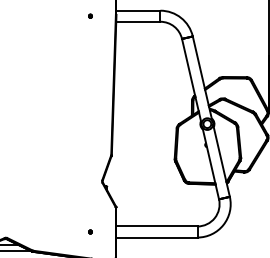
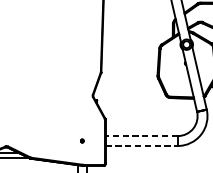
line: (157, 226) -> (142, 136), solid -> dashed
line: (157, 237) -> (142, 145), solid -> dashed

